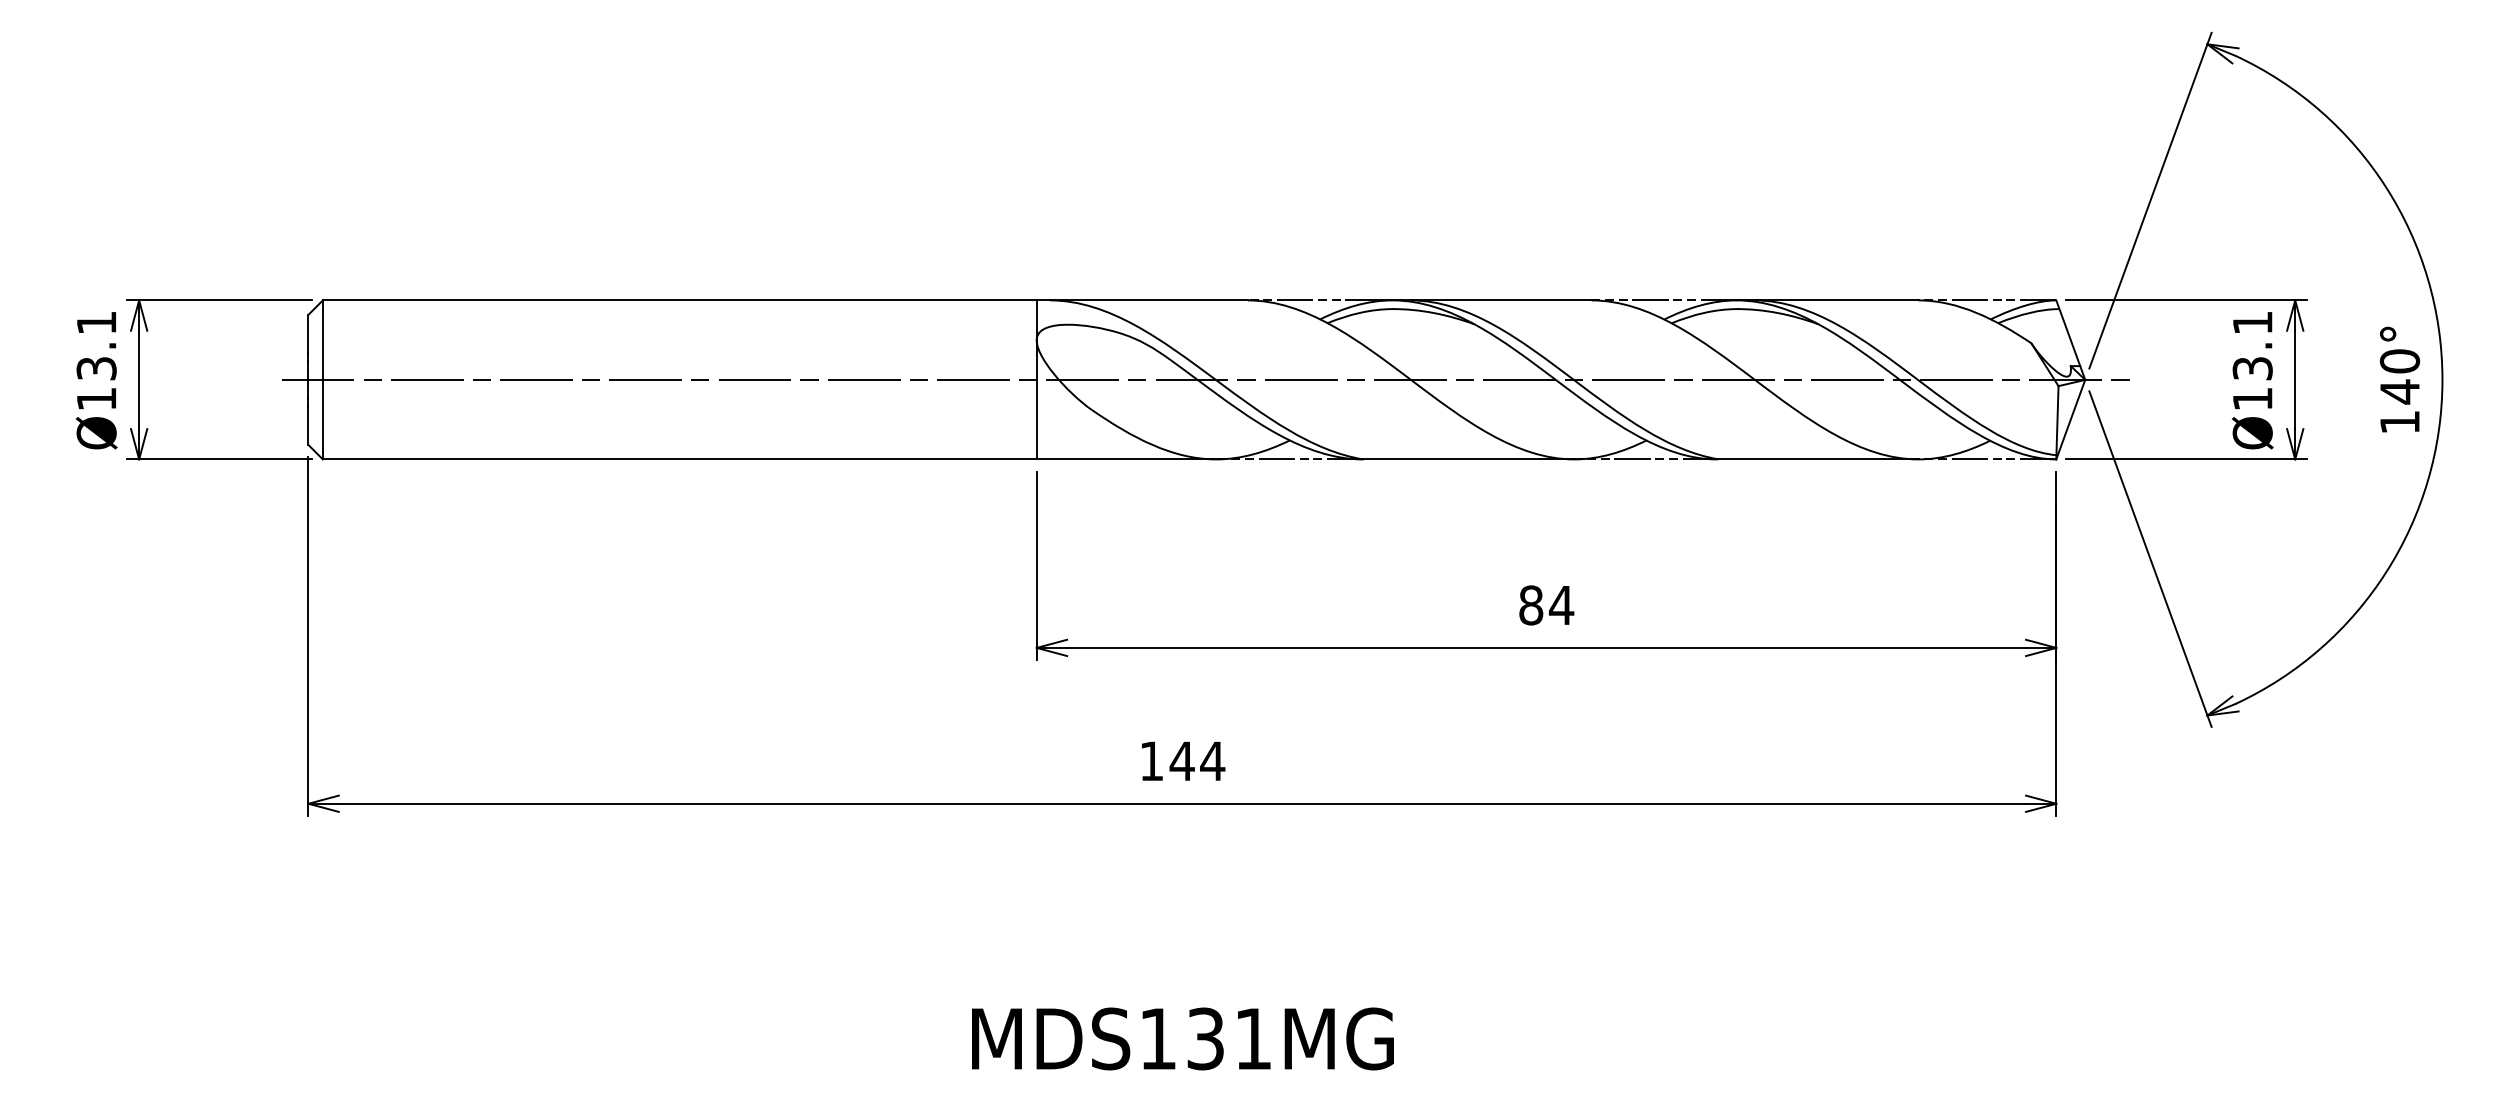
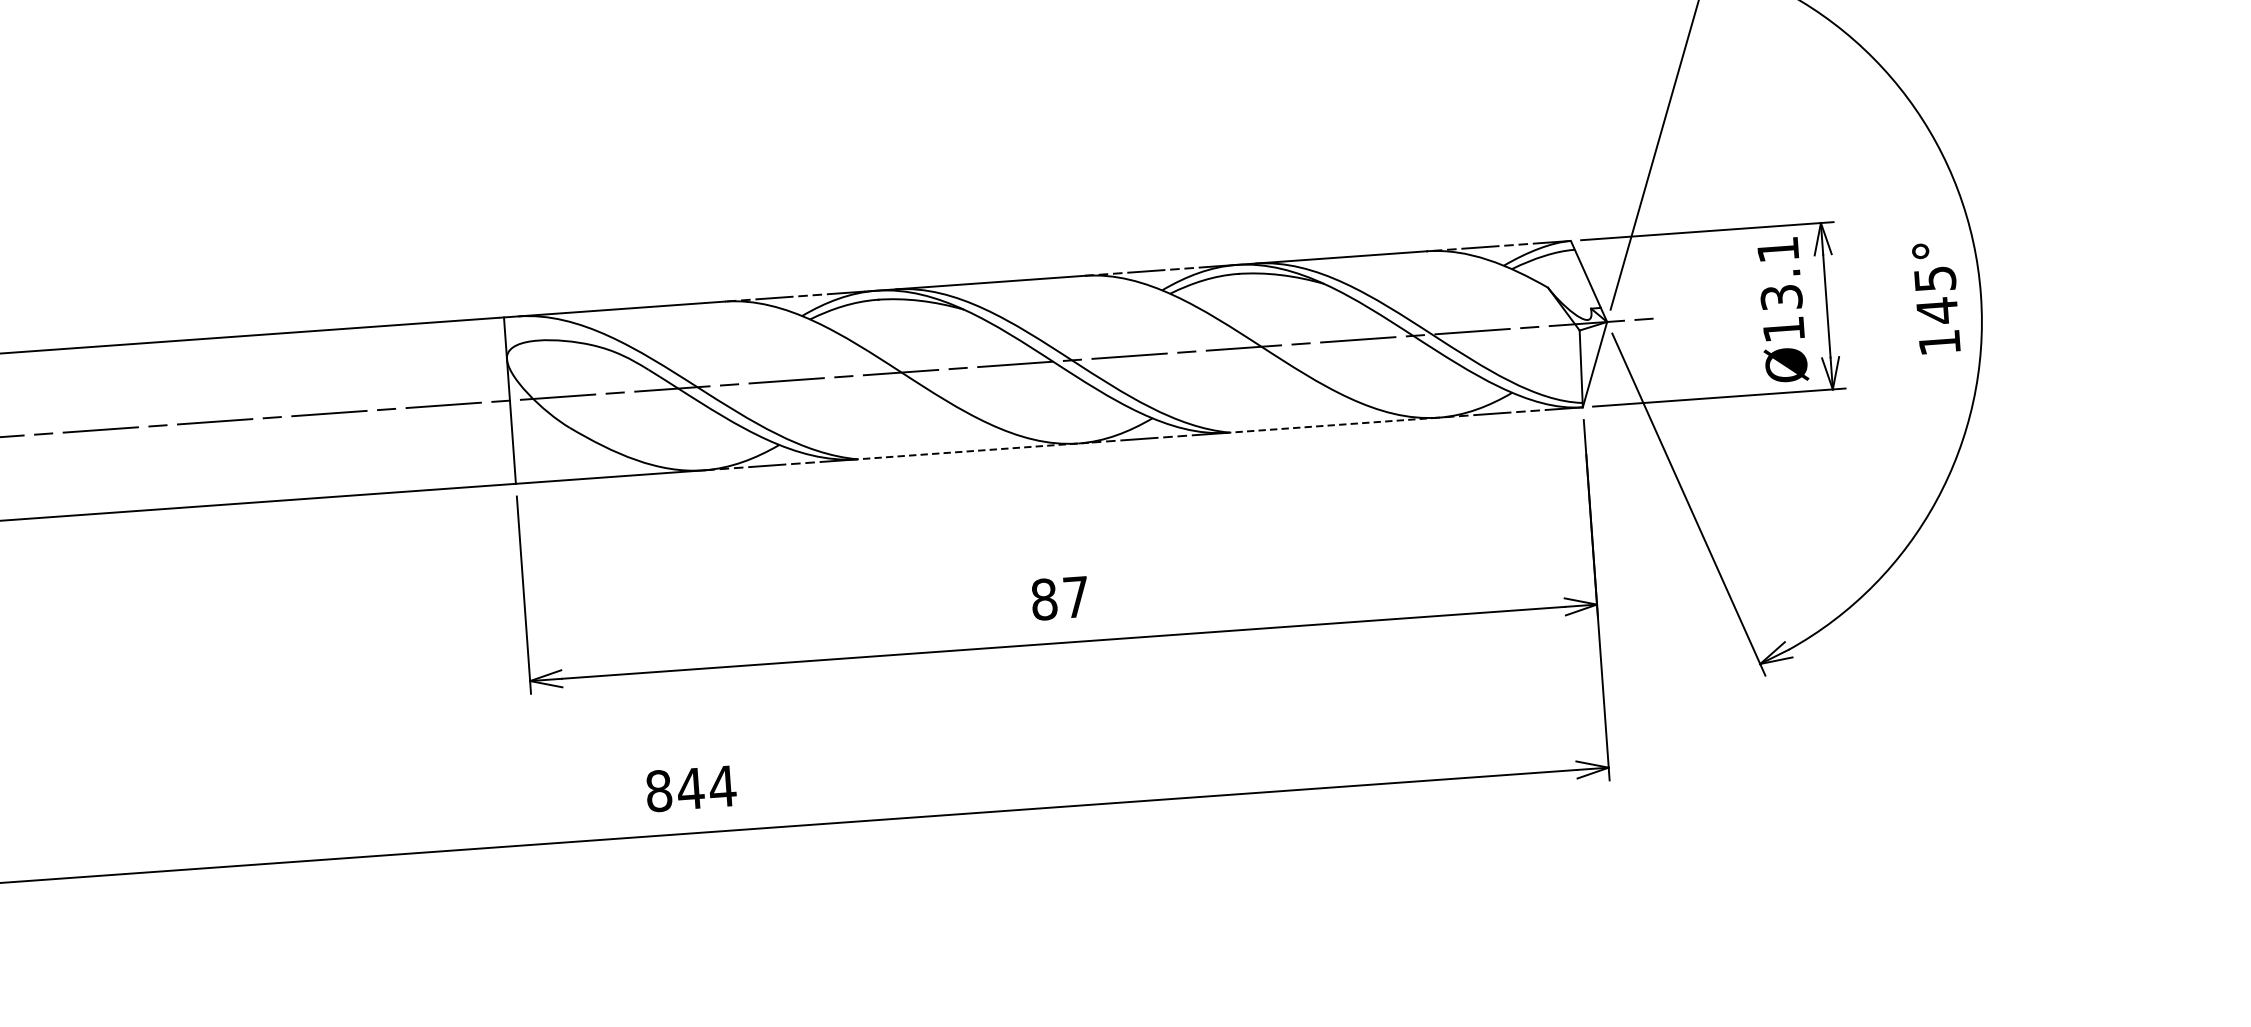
text: (2399, 361) -> (1934, 279), 140° -> 145°
line: (1473, 459) -> (972, 451), solid -> dashed
line: (1818, 459) -> (1334, 425), solid -> dashed
text: (1561, 605) -> (1076, 597), 84 -> 87
text: (1151, 761) -> (658, 791), 144 -> 844

